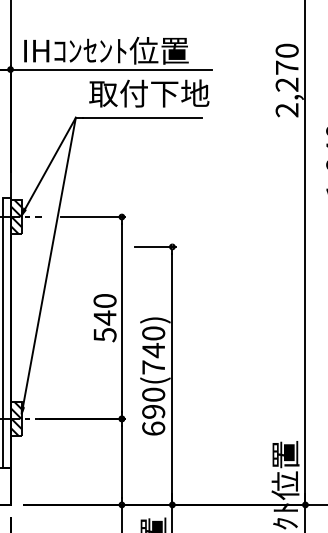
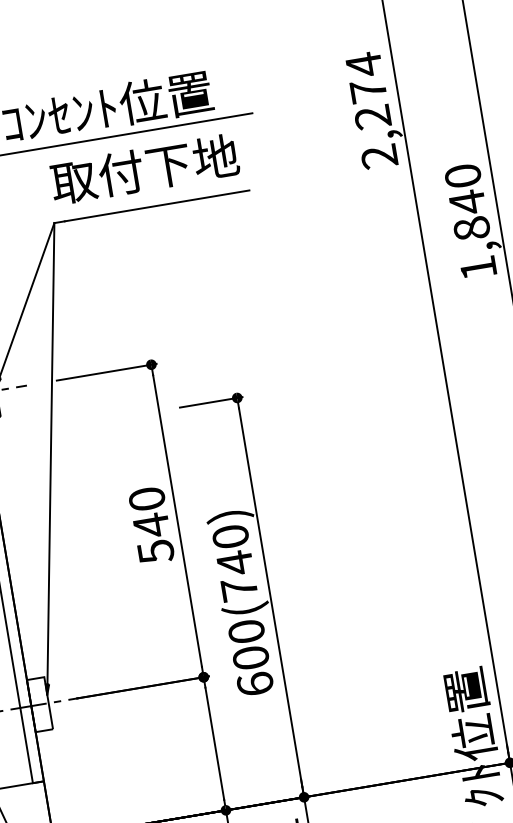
text: (286, 50) -> (362, 64), 2,270 -> 2,274
text: (149, 93) -> (145, 169), moved
text: (153, 411) -> (250, 657), 690(740) -> 600(740)
hatch: (15, 418) -> (38, 704), removed

